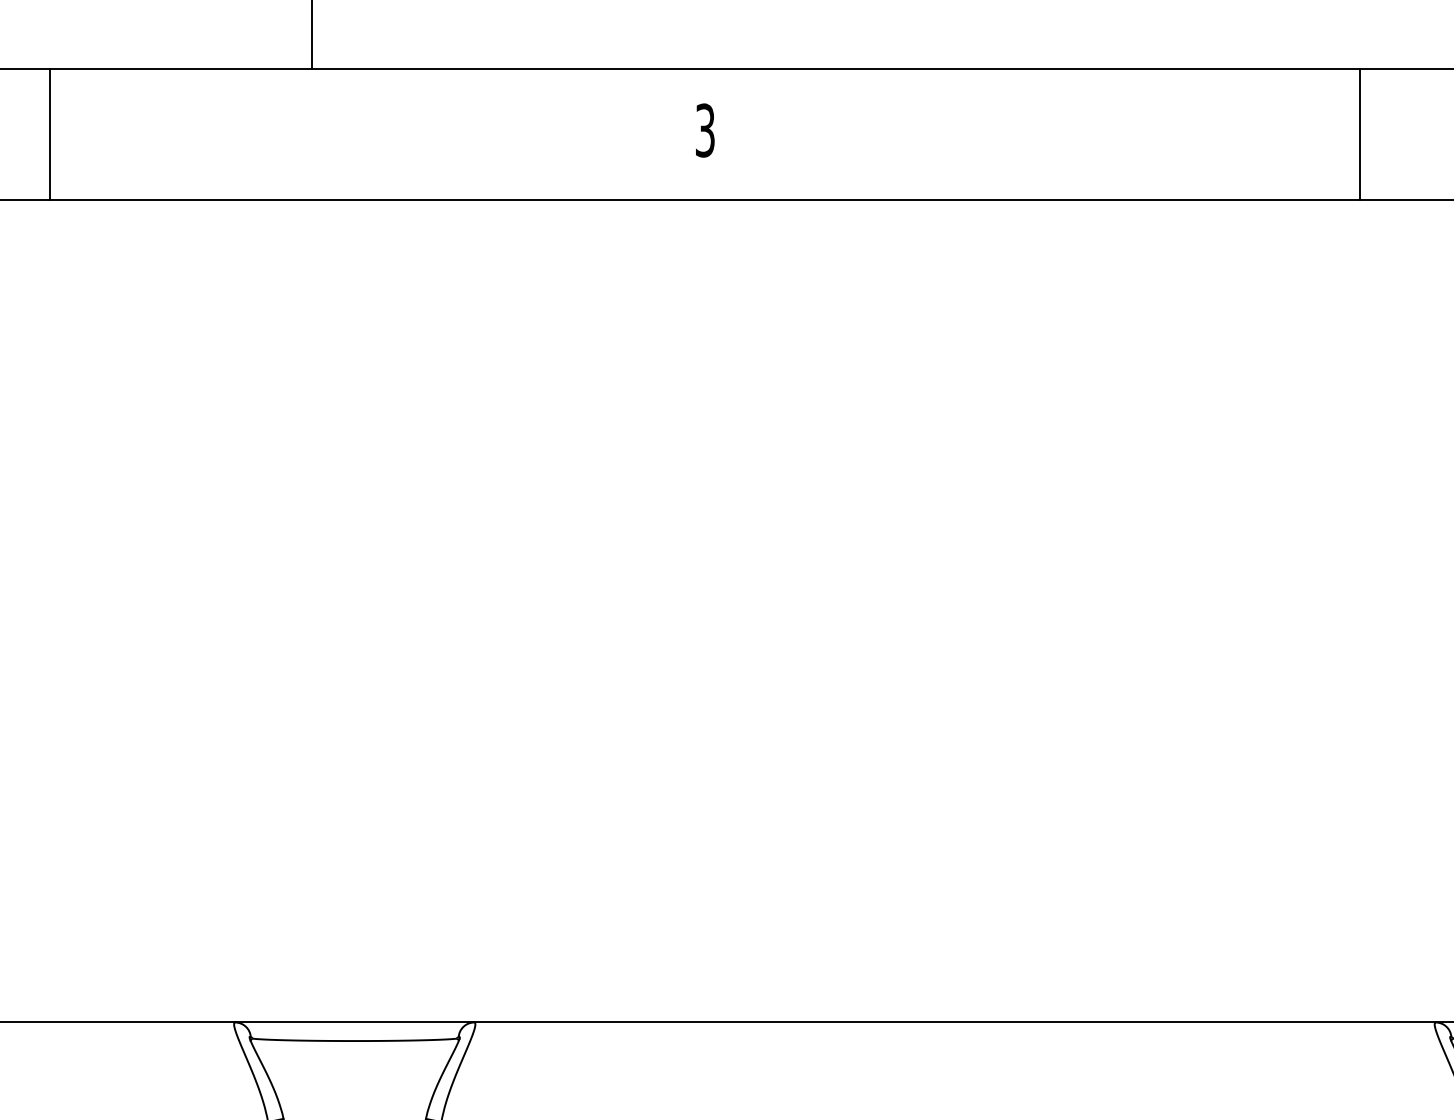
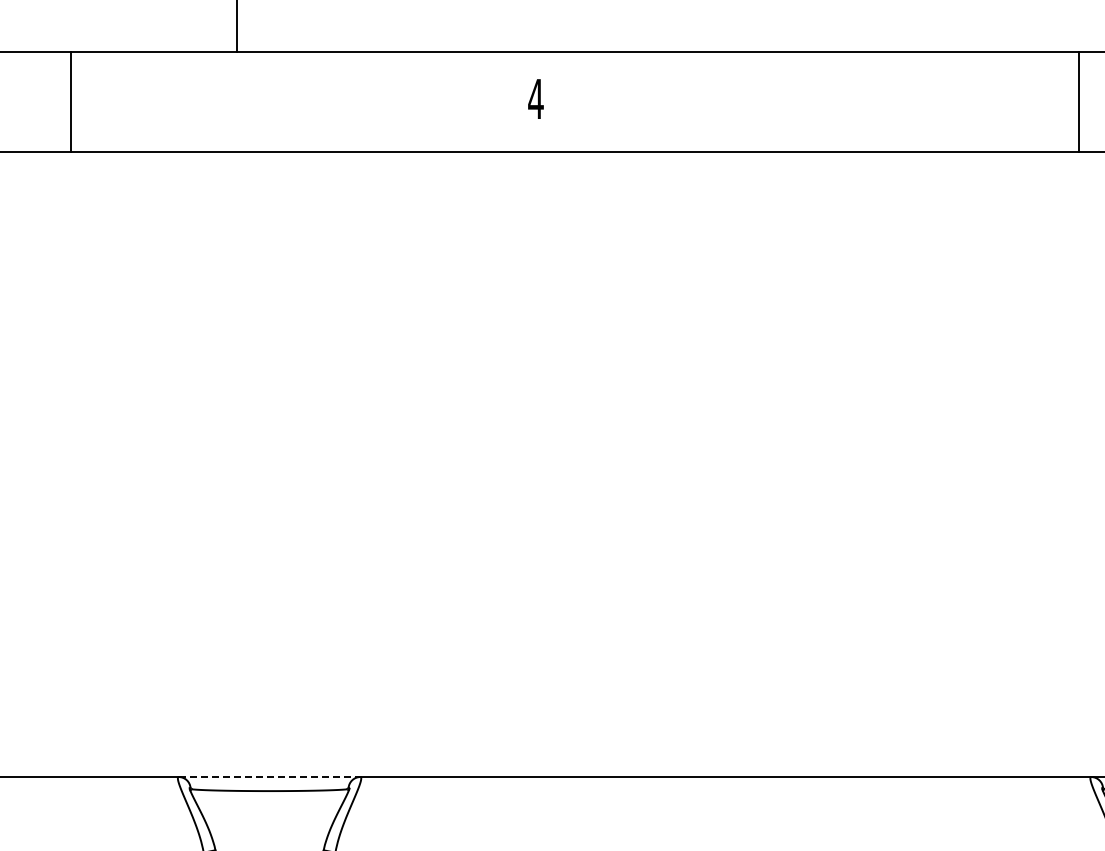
text: (704, 129) -> (535, 98), 3 -> 4
line: (49, 133) -> (70, 101), moved
line: (1359, 133) -> (1078, 101), moved
line: (354, 1023) -> (269, 777), solid -> dashed

